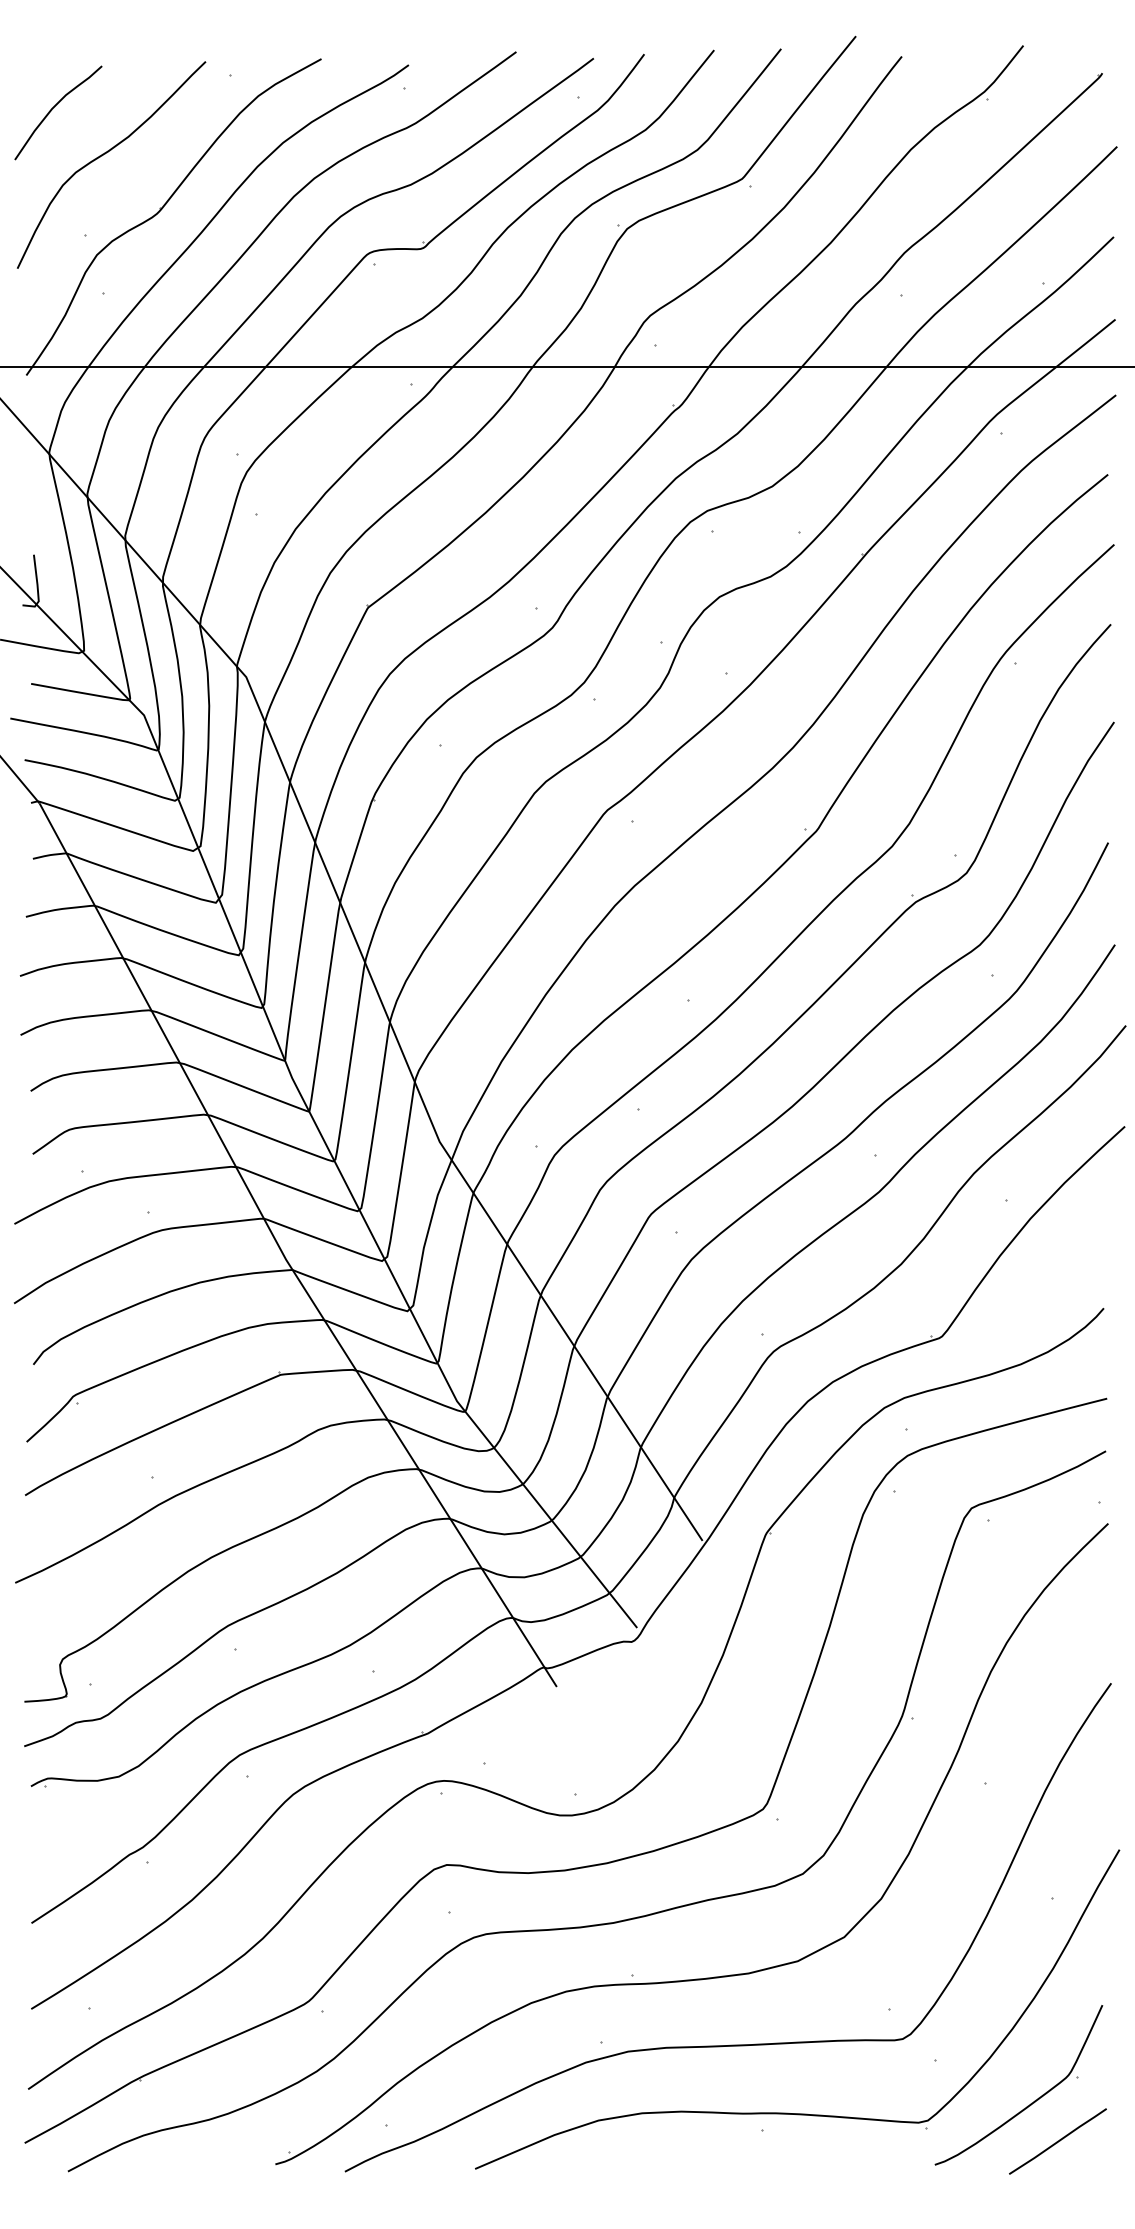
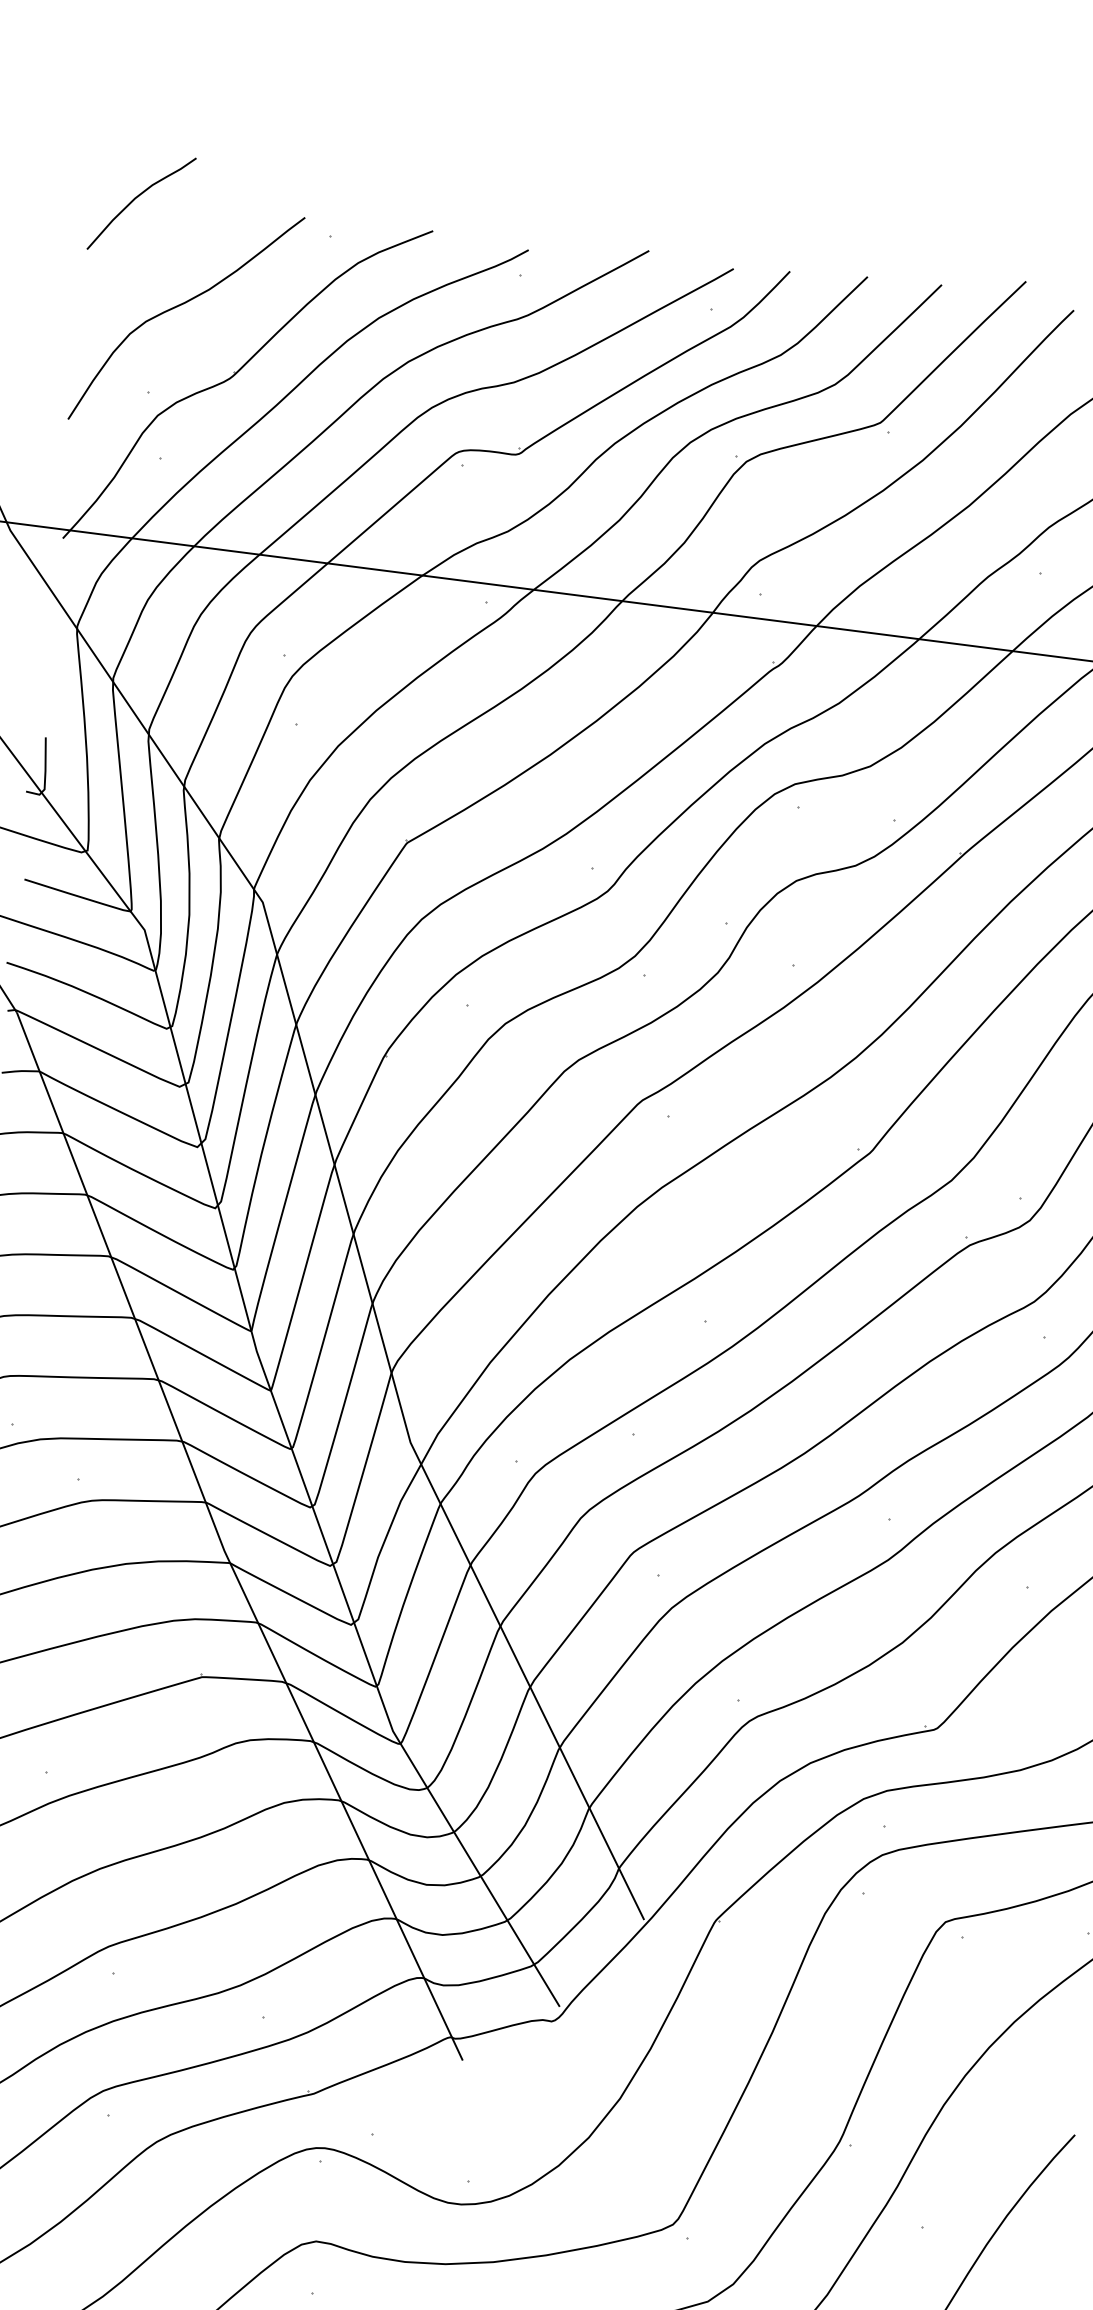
curve: (52, 110) -> (135, 200), moved

